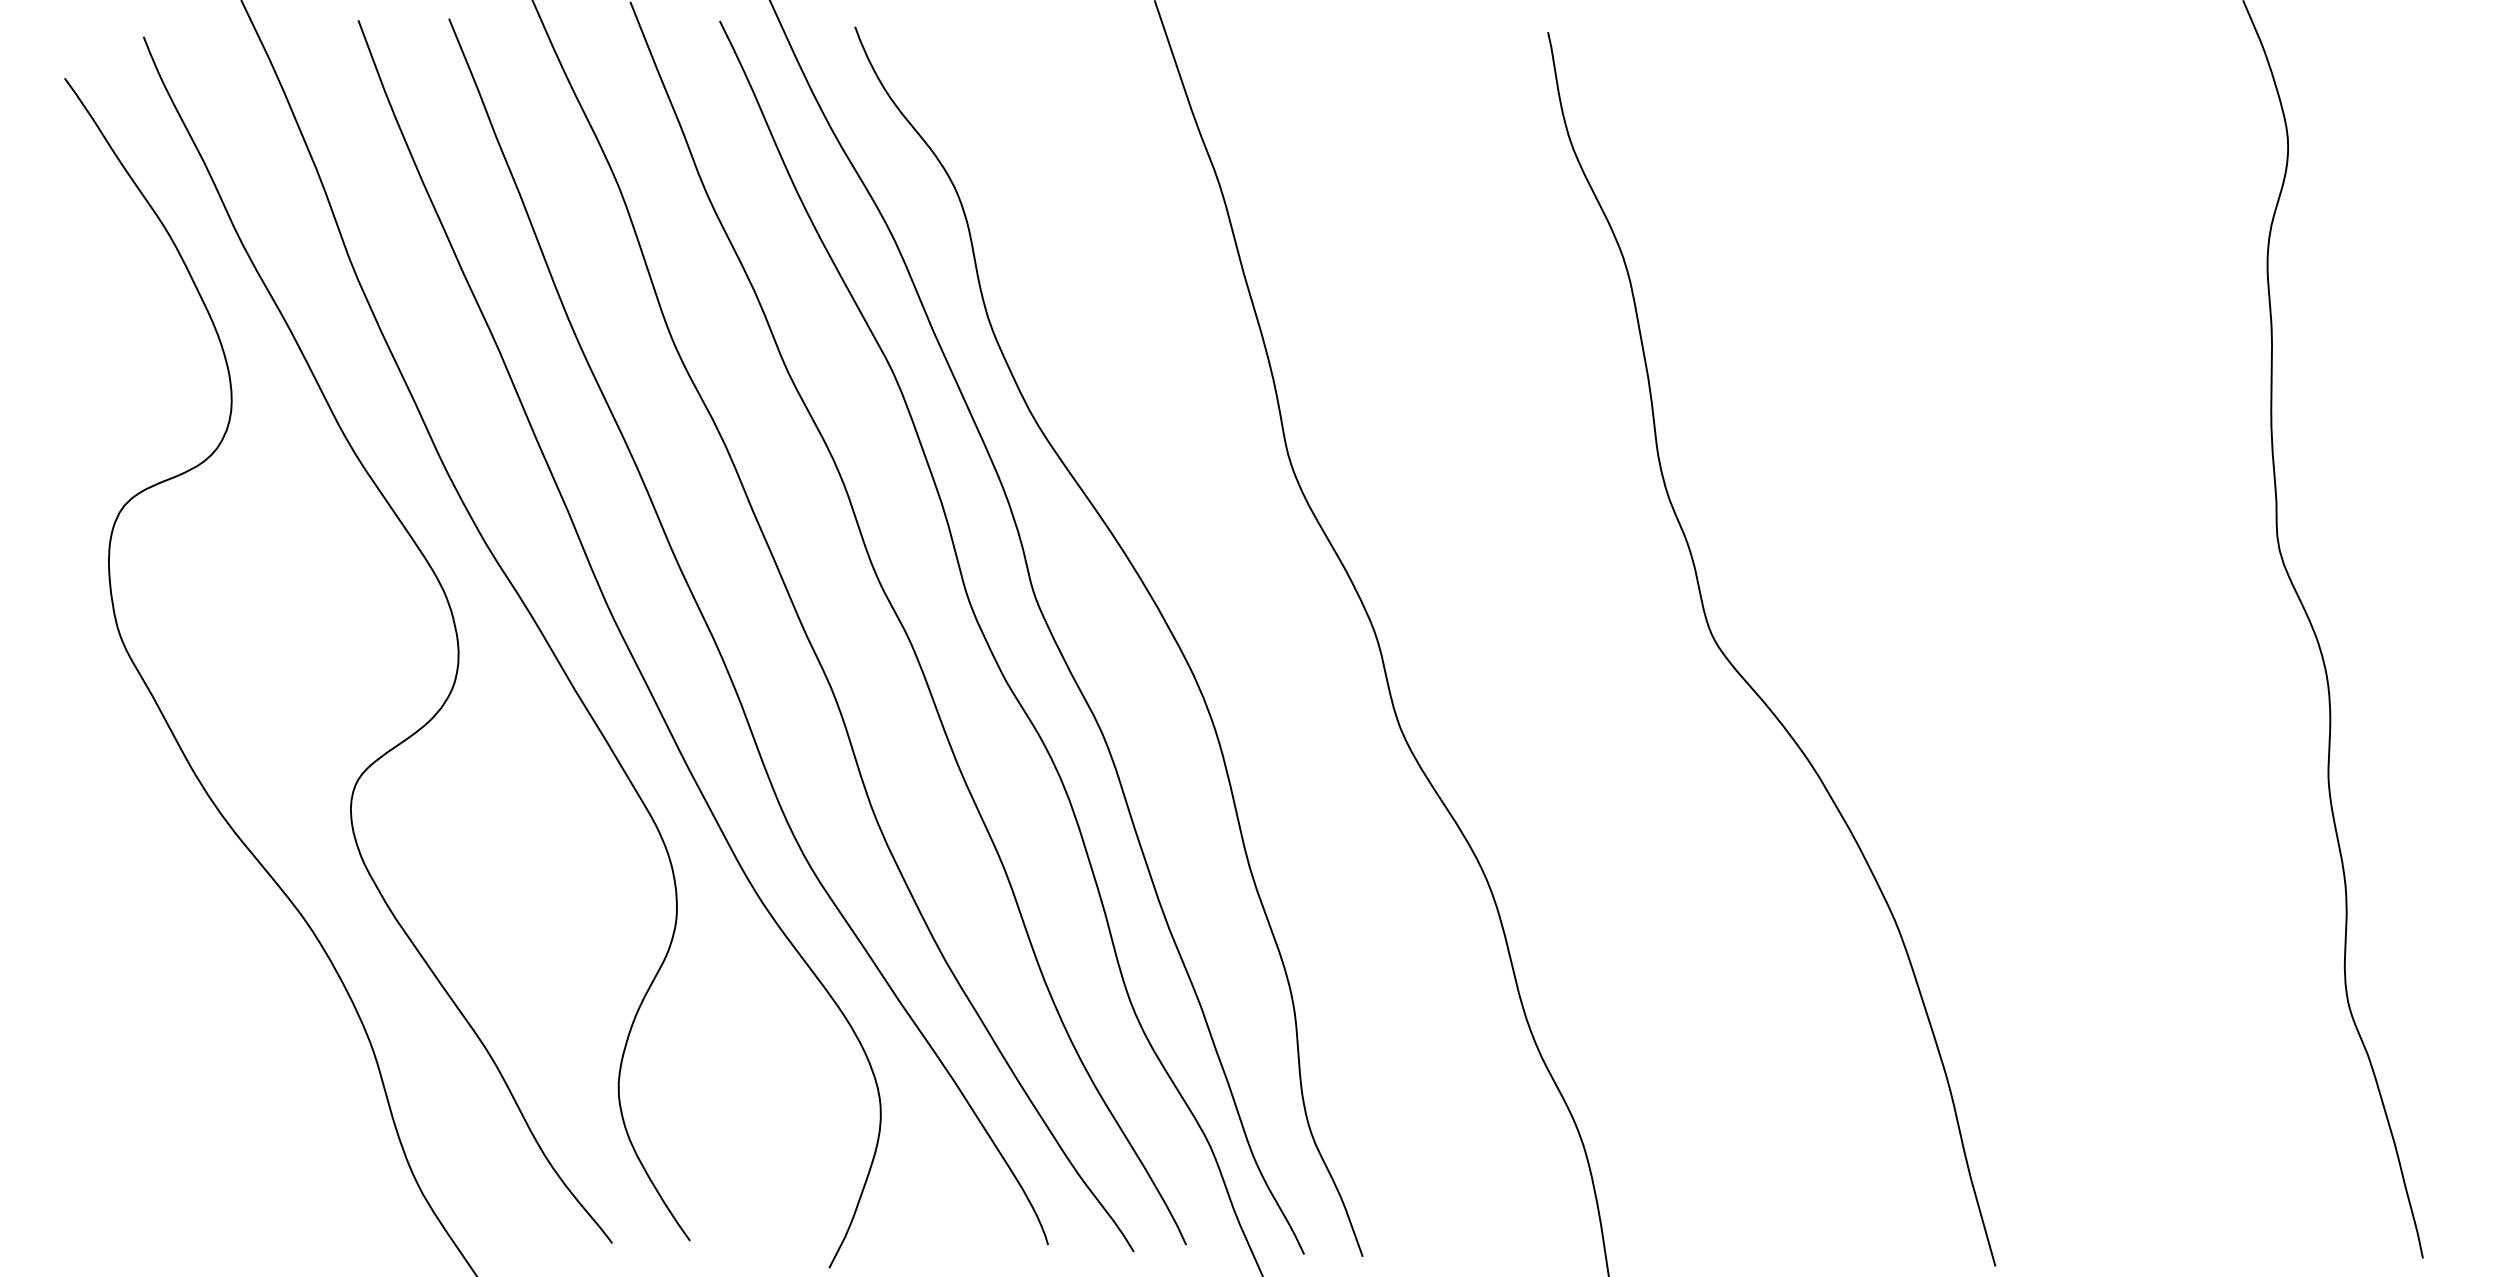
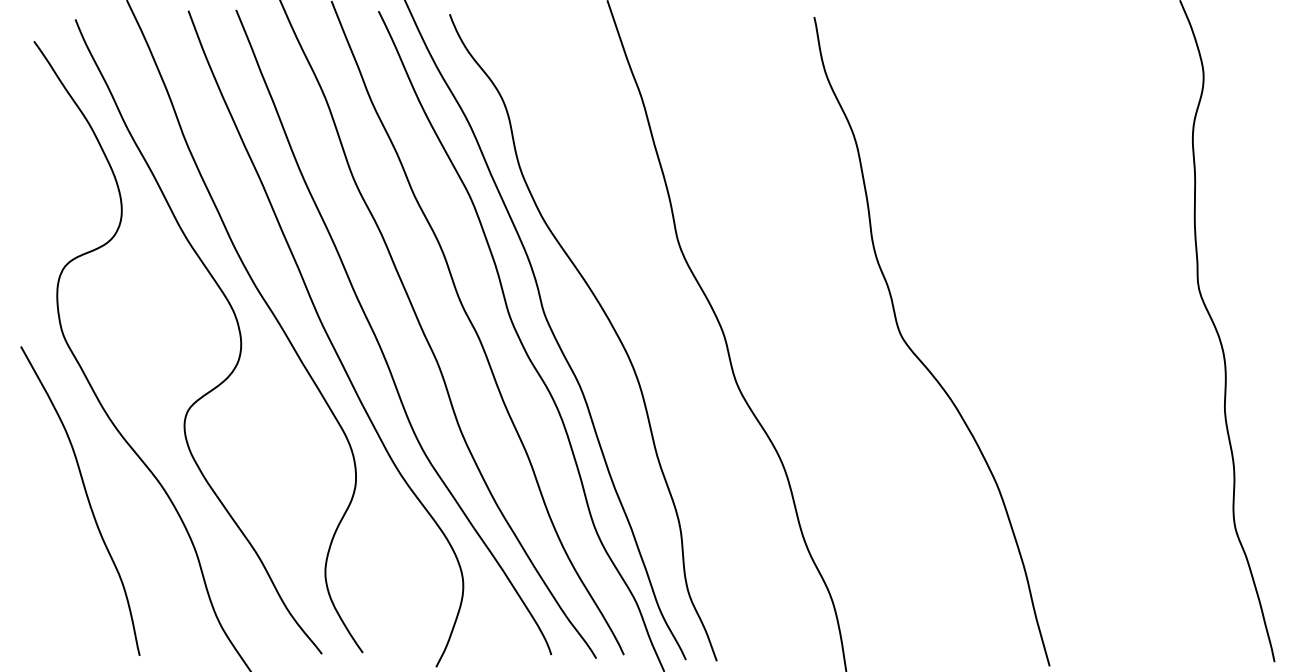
curve: (164, 945) -> (86, 497), added

